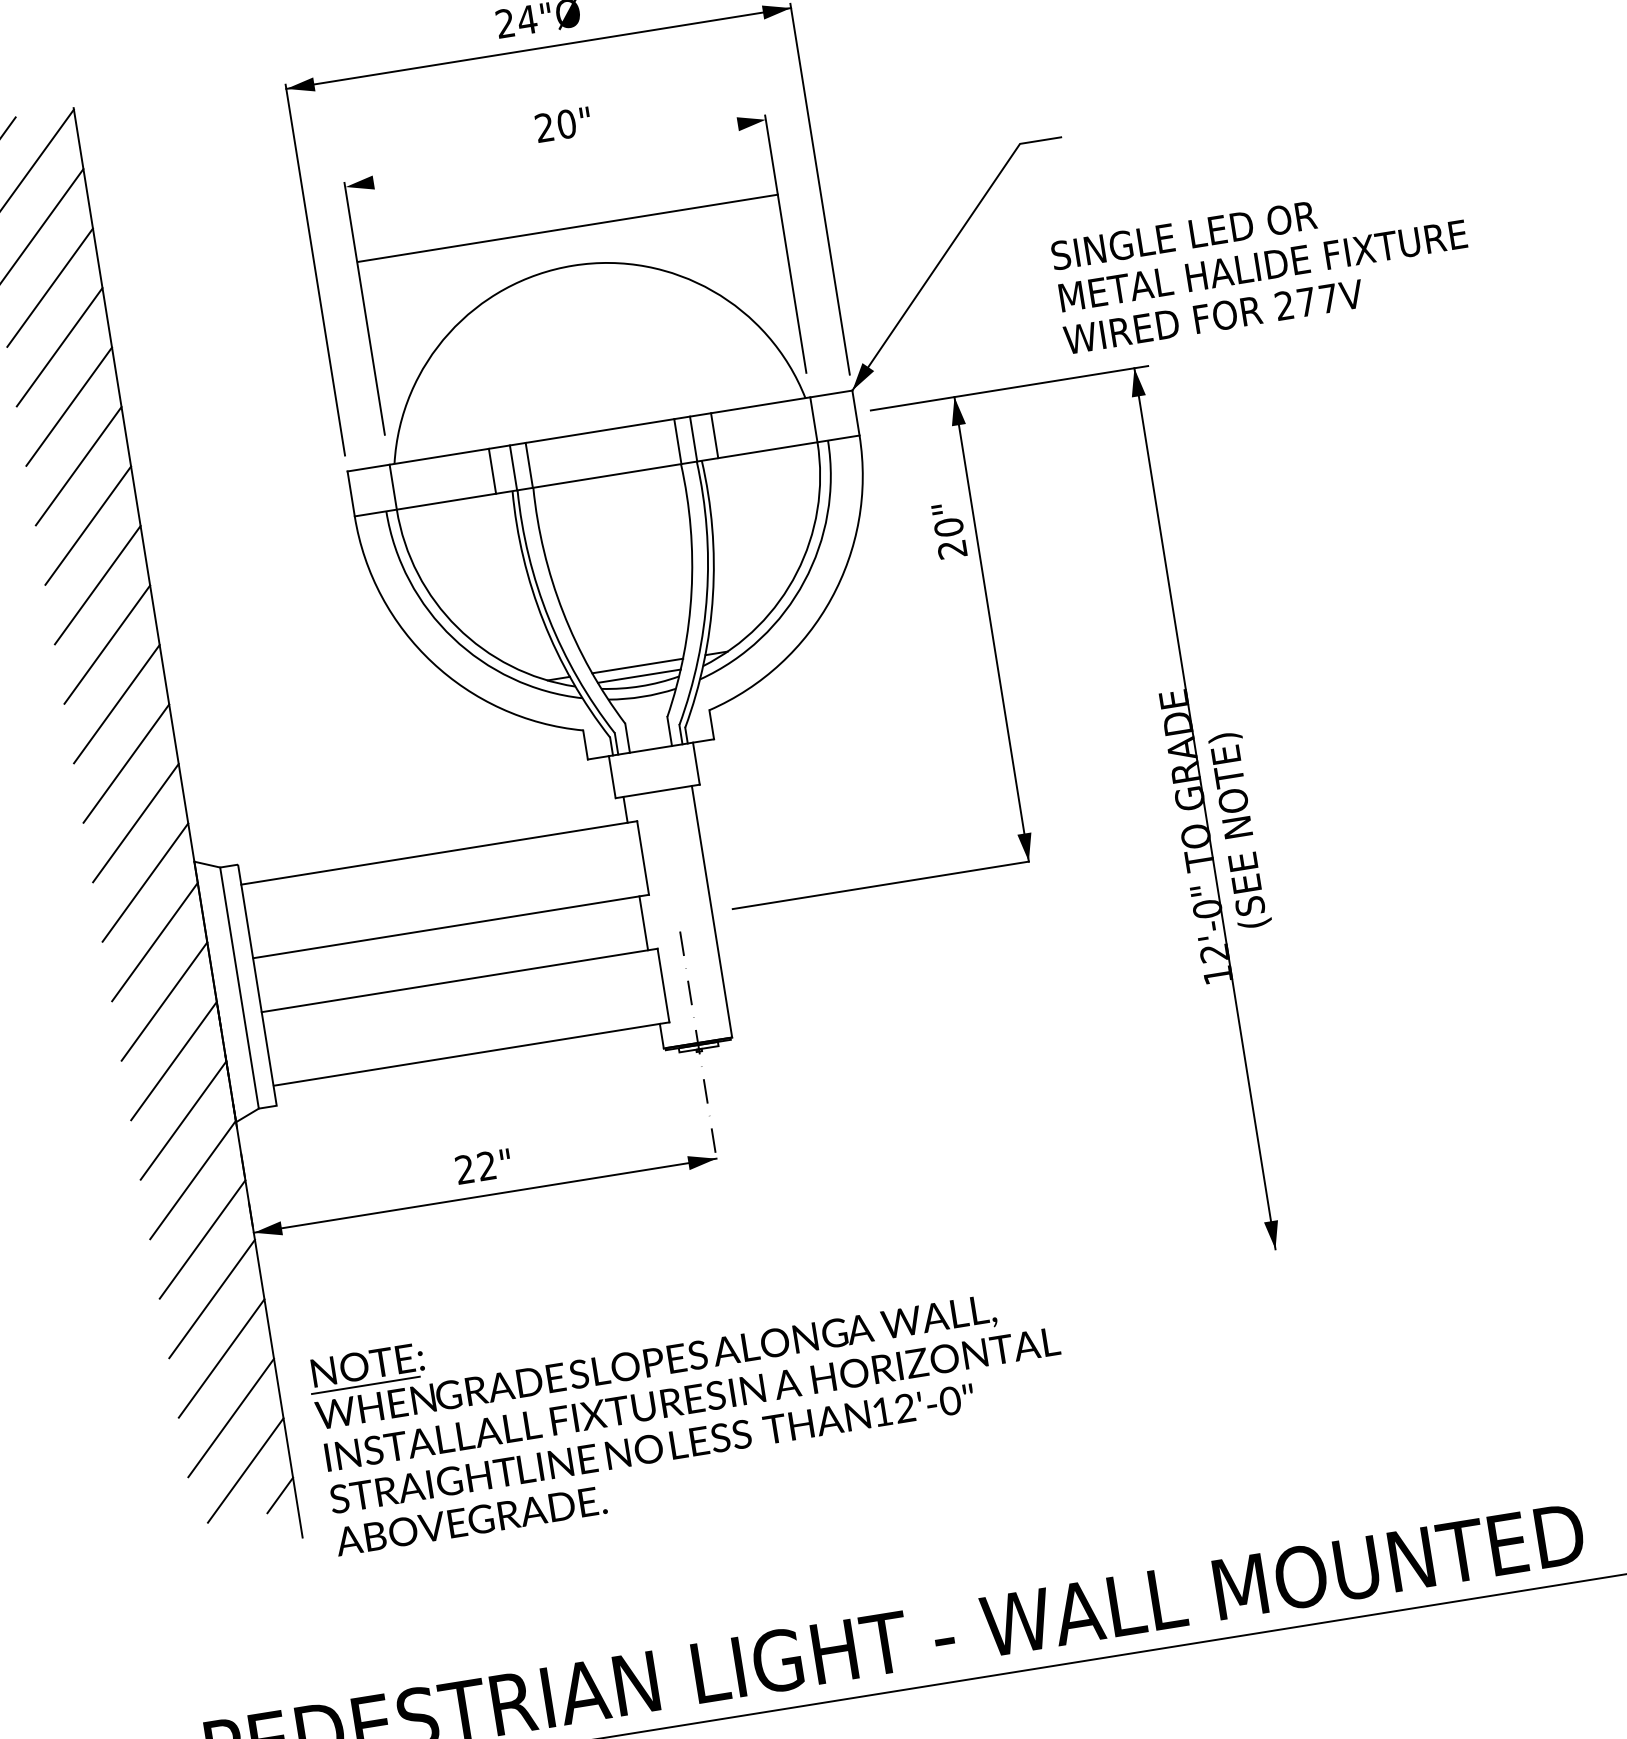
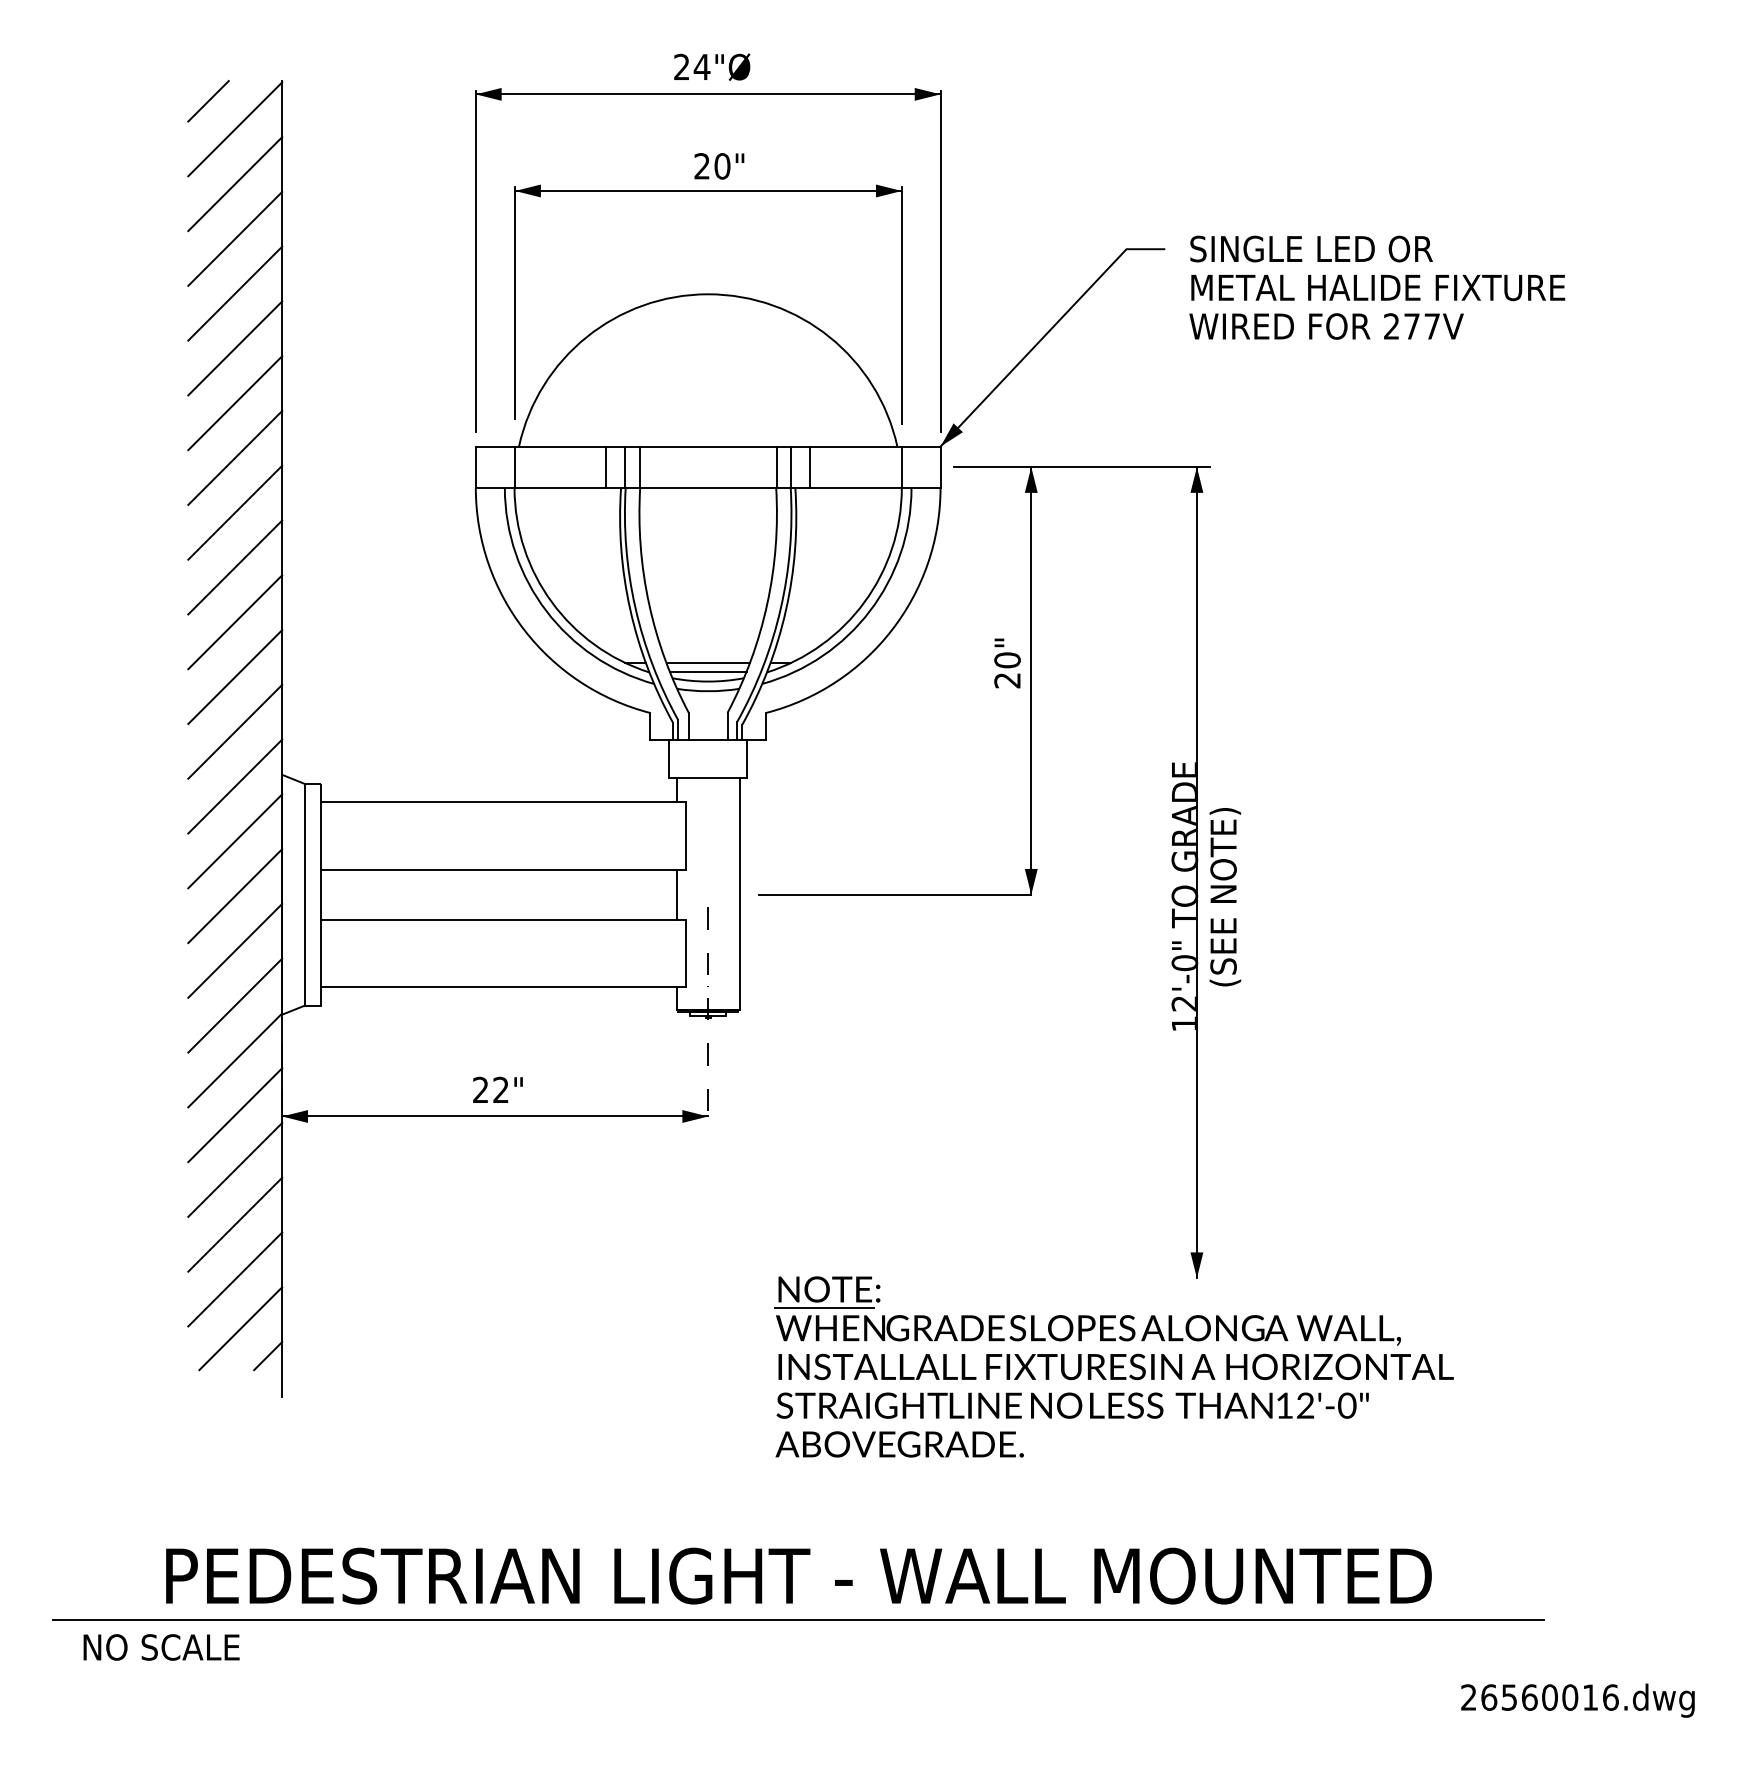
line: (567, 228) -> (708, 191), moved
text: (1262, 265) -> (1377, 287), moved
text: (949, 530) -> (1007, 663), moved
part: (689, 1399) -> (1113, 1366), moved

